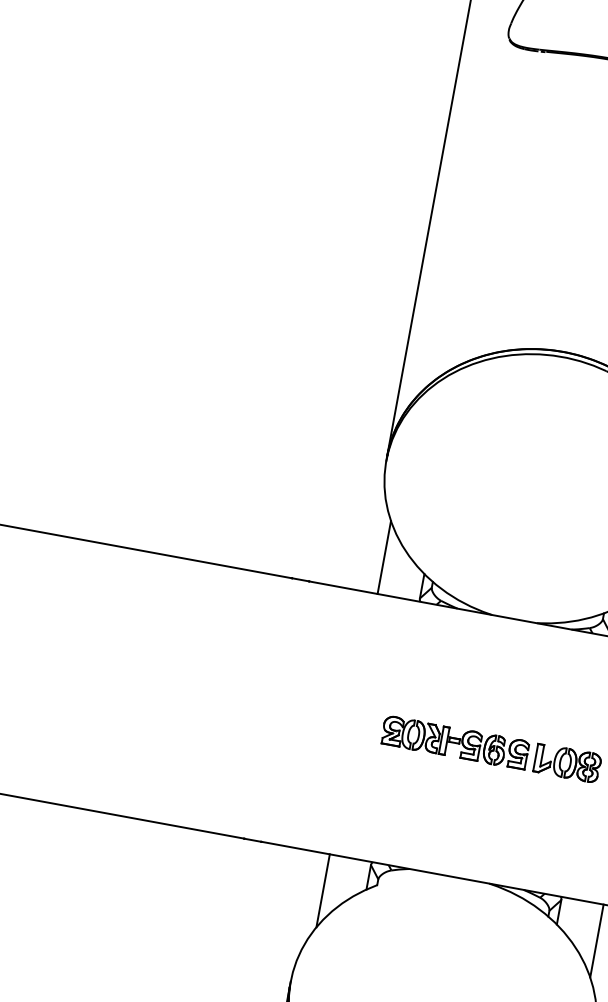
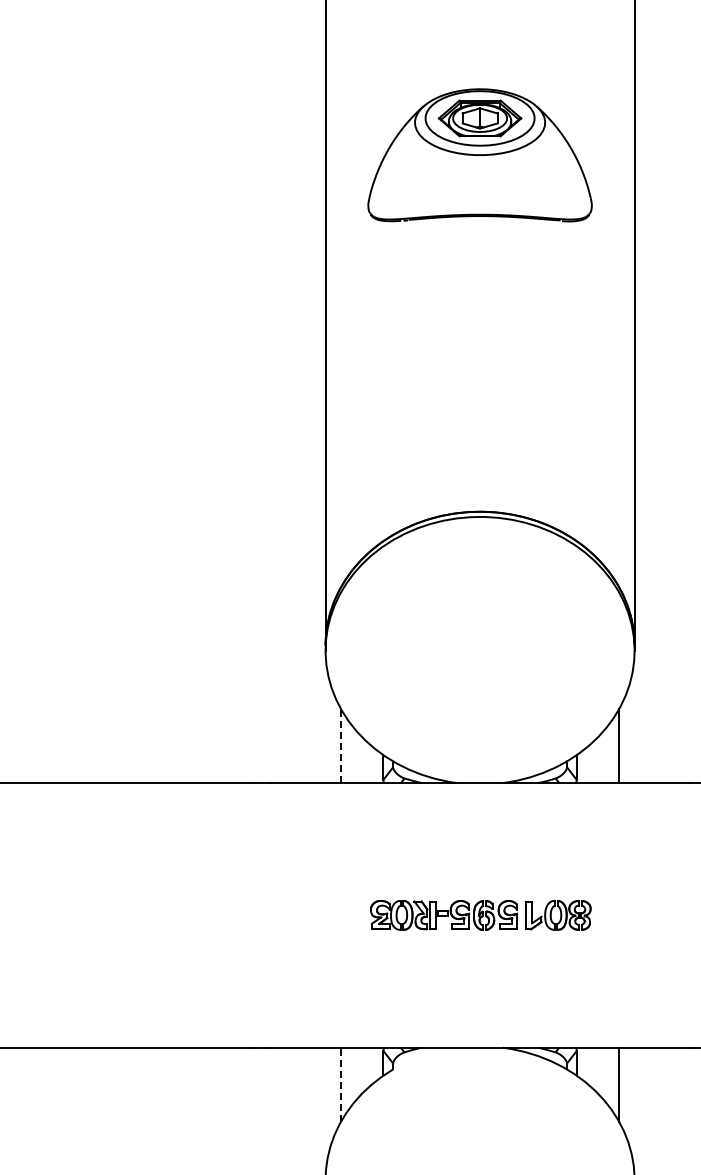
line: (383, 556) -> (340, 745), solid -> dashed
line: (322, 890) -> (340, 1084), solid -> dashed

